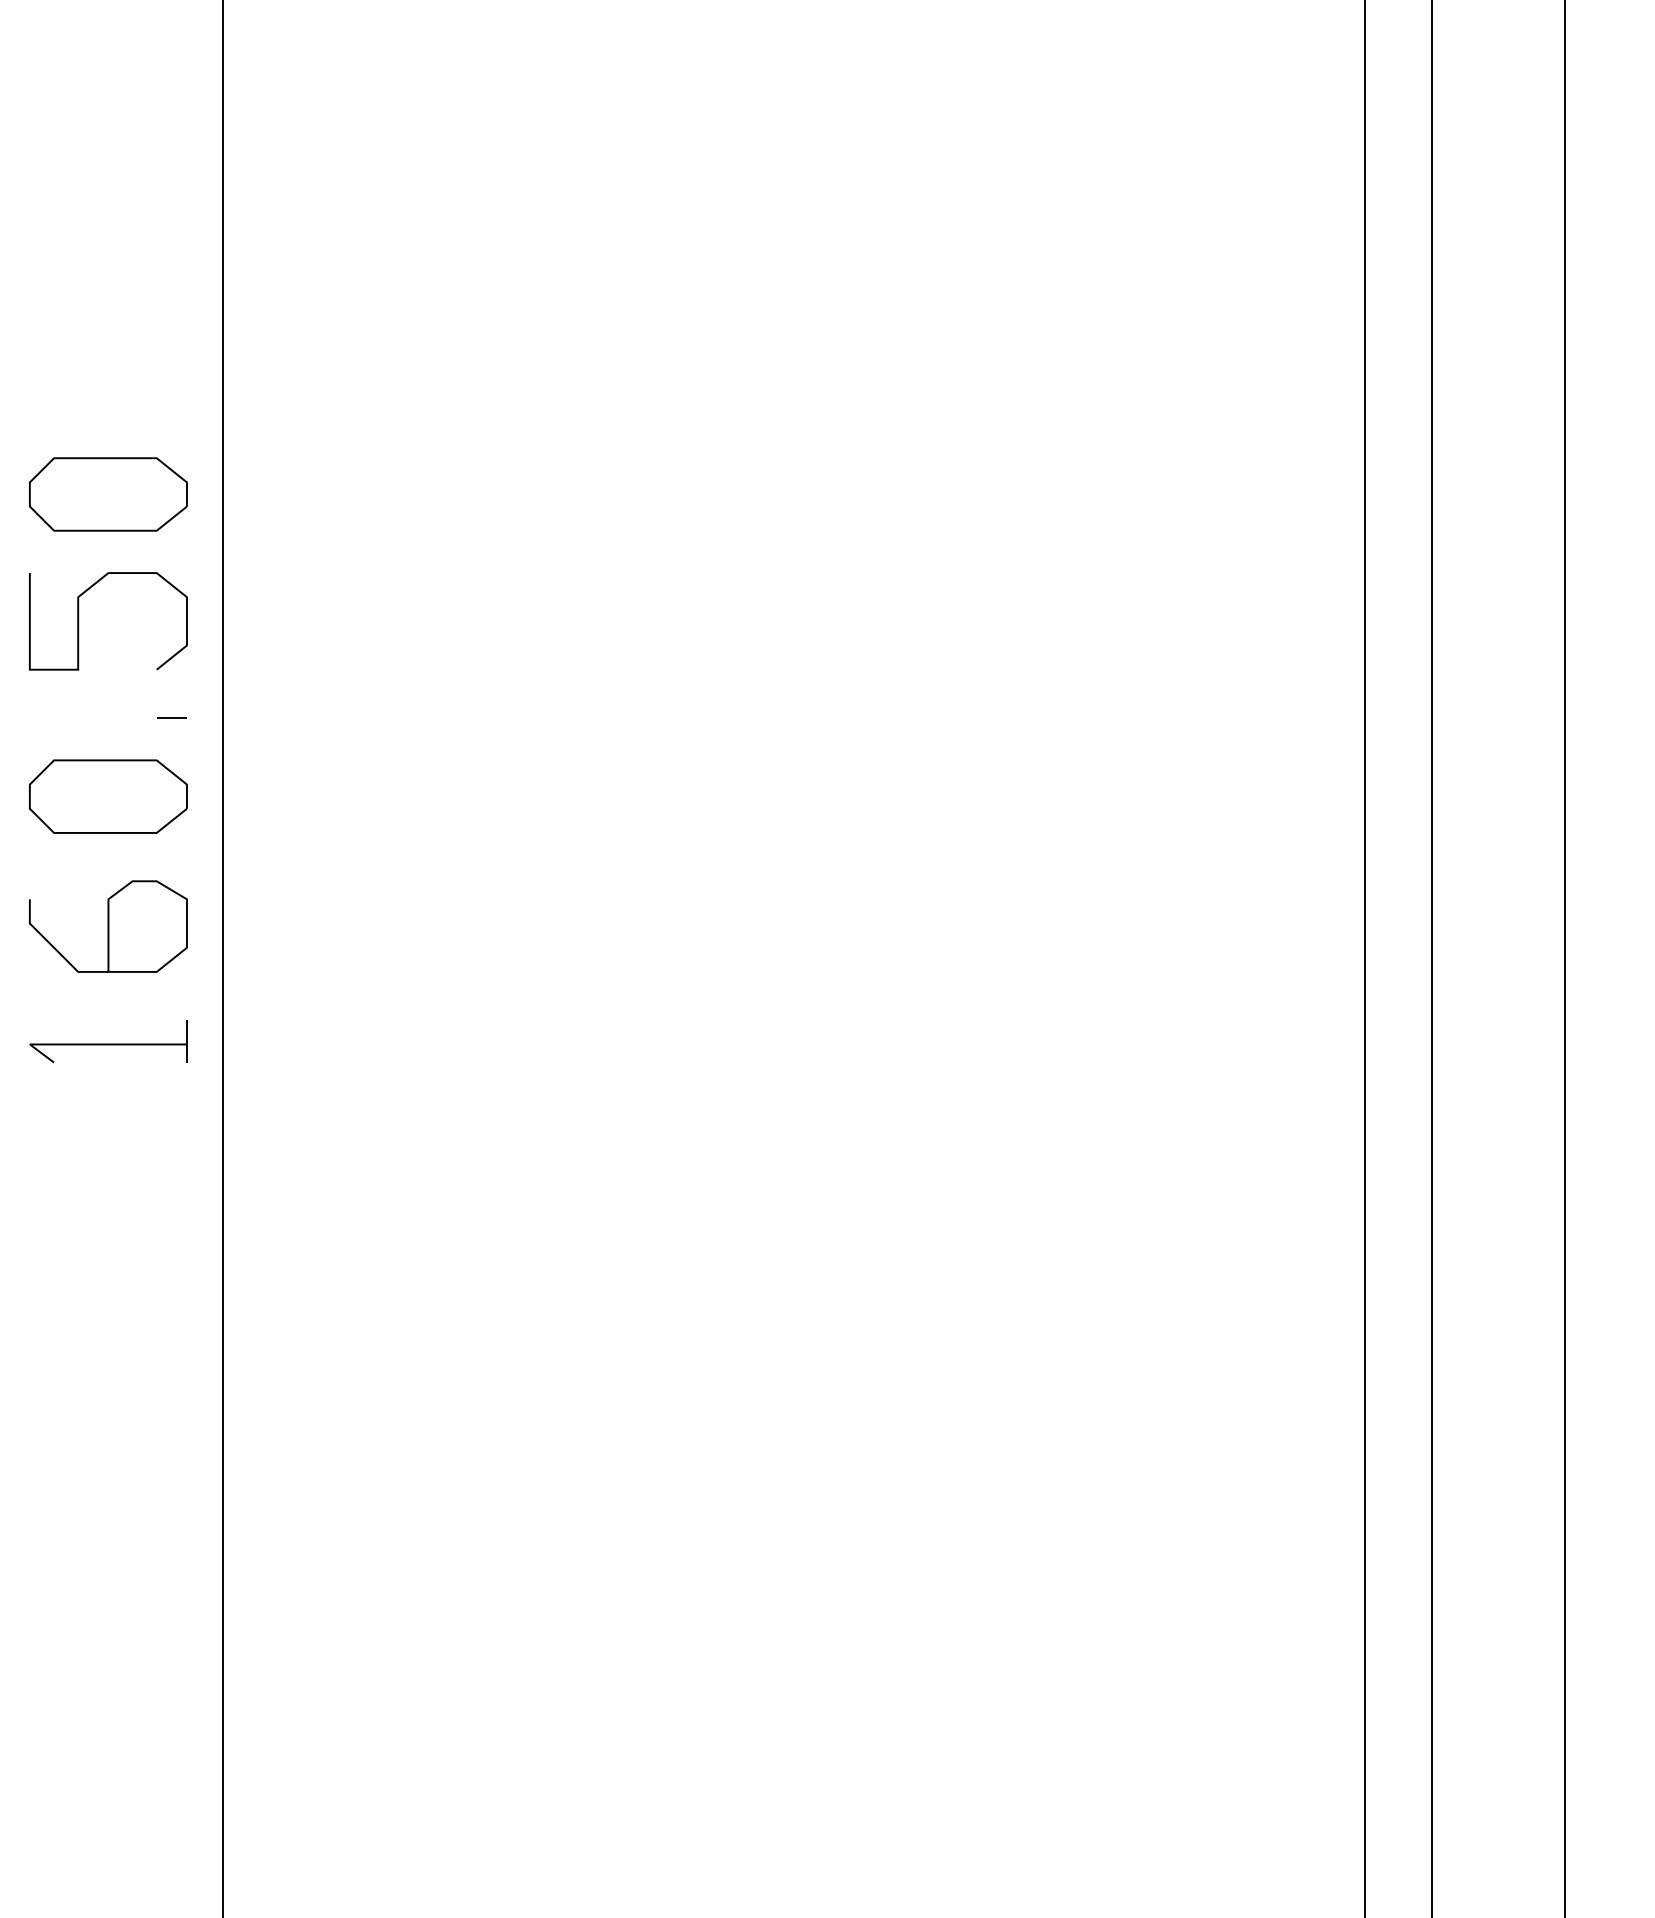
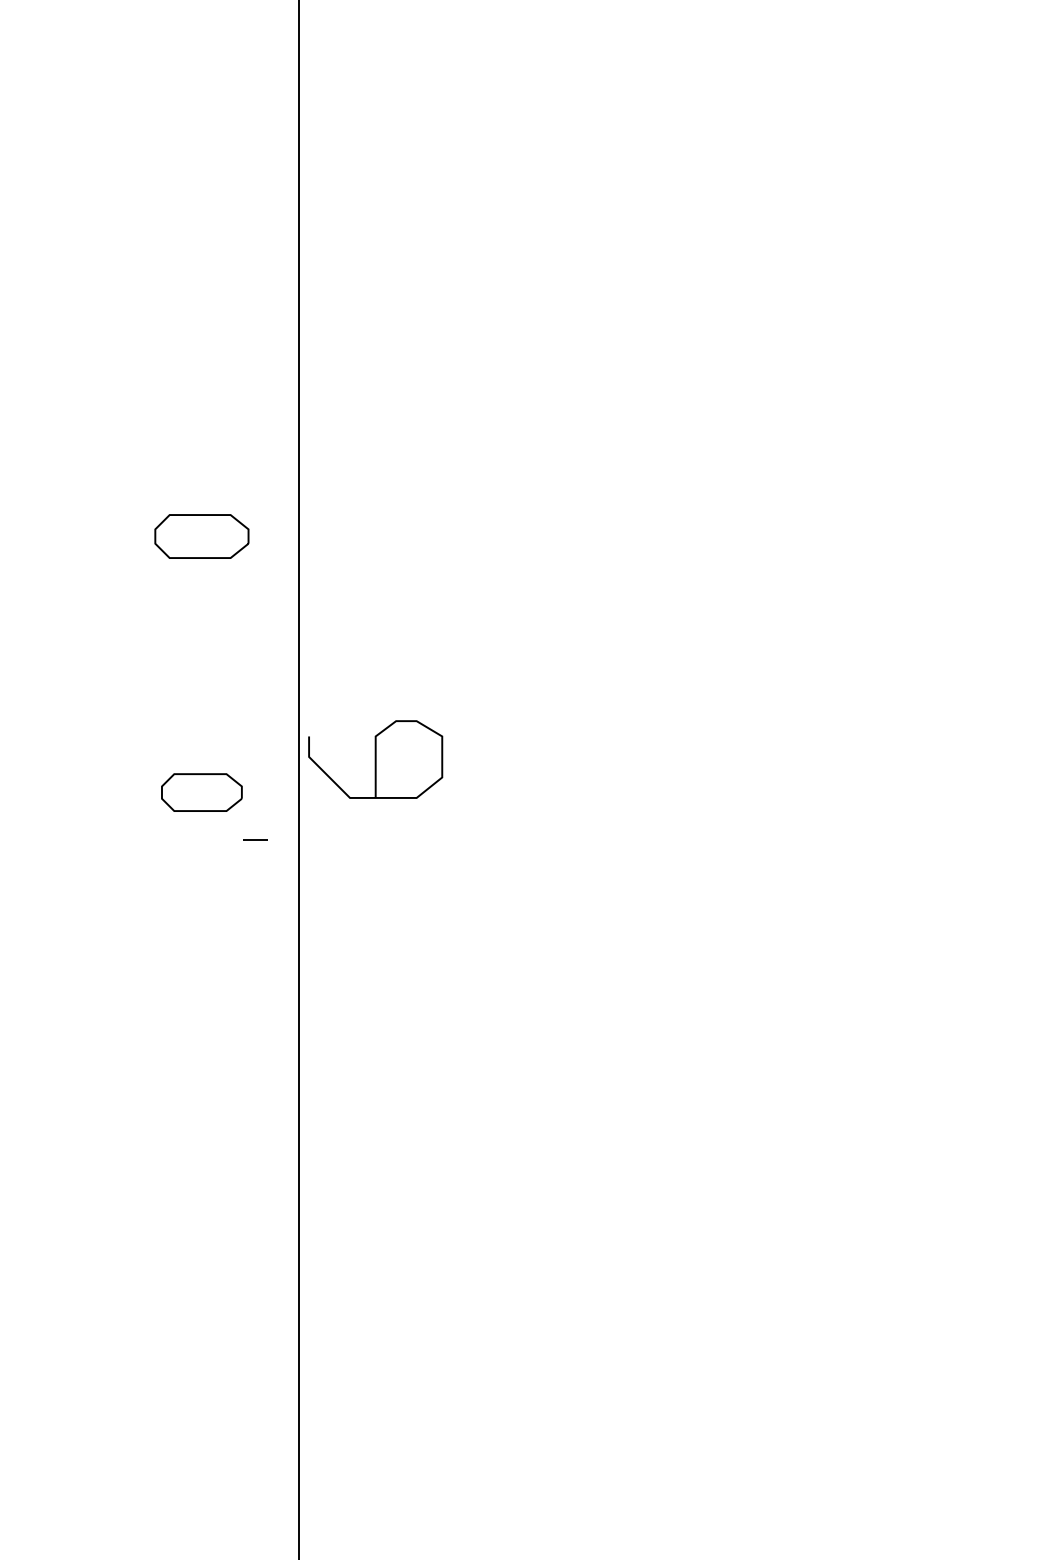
part: (108, 494) -> (201, 536), size x0.7
curve: (79, 621) -> (177, 644), removed
line: (171, 717) -> (255, 839), moved
part: (108, 796) -> (201, 792), size x0.6
curve: (108, 926) -> (375, 759), moved
part: (108, 1041) -> (201, 1000), removed

